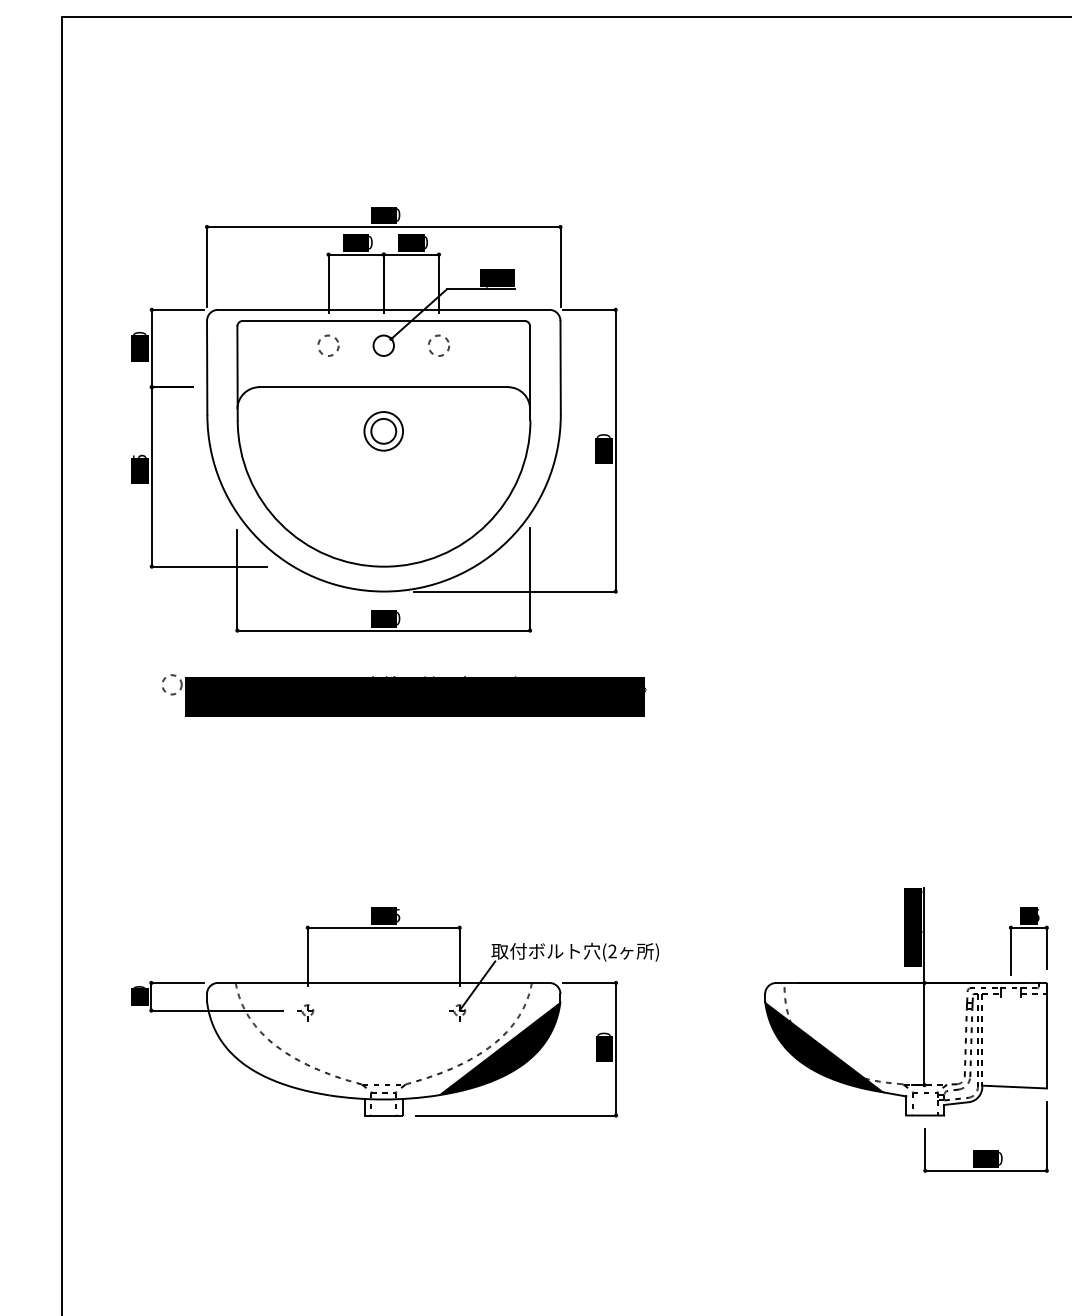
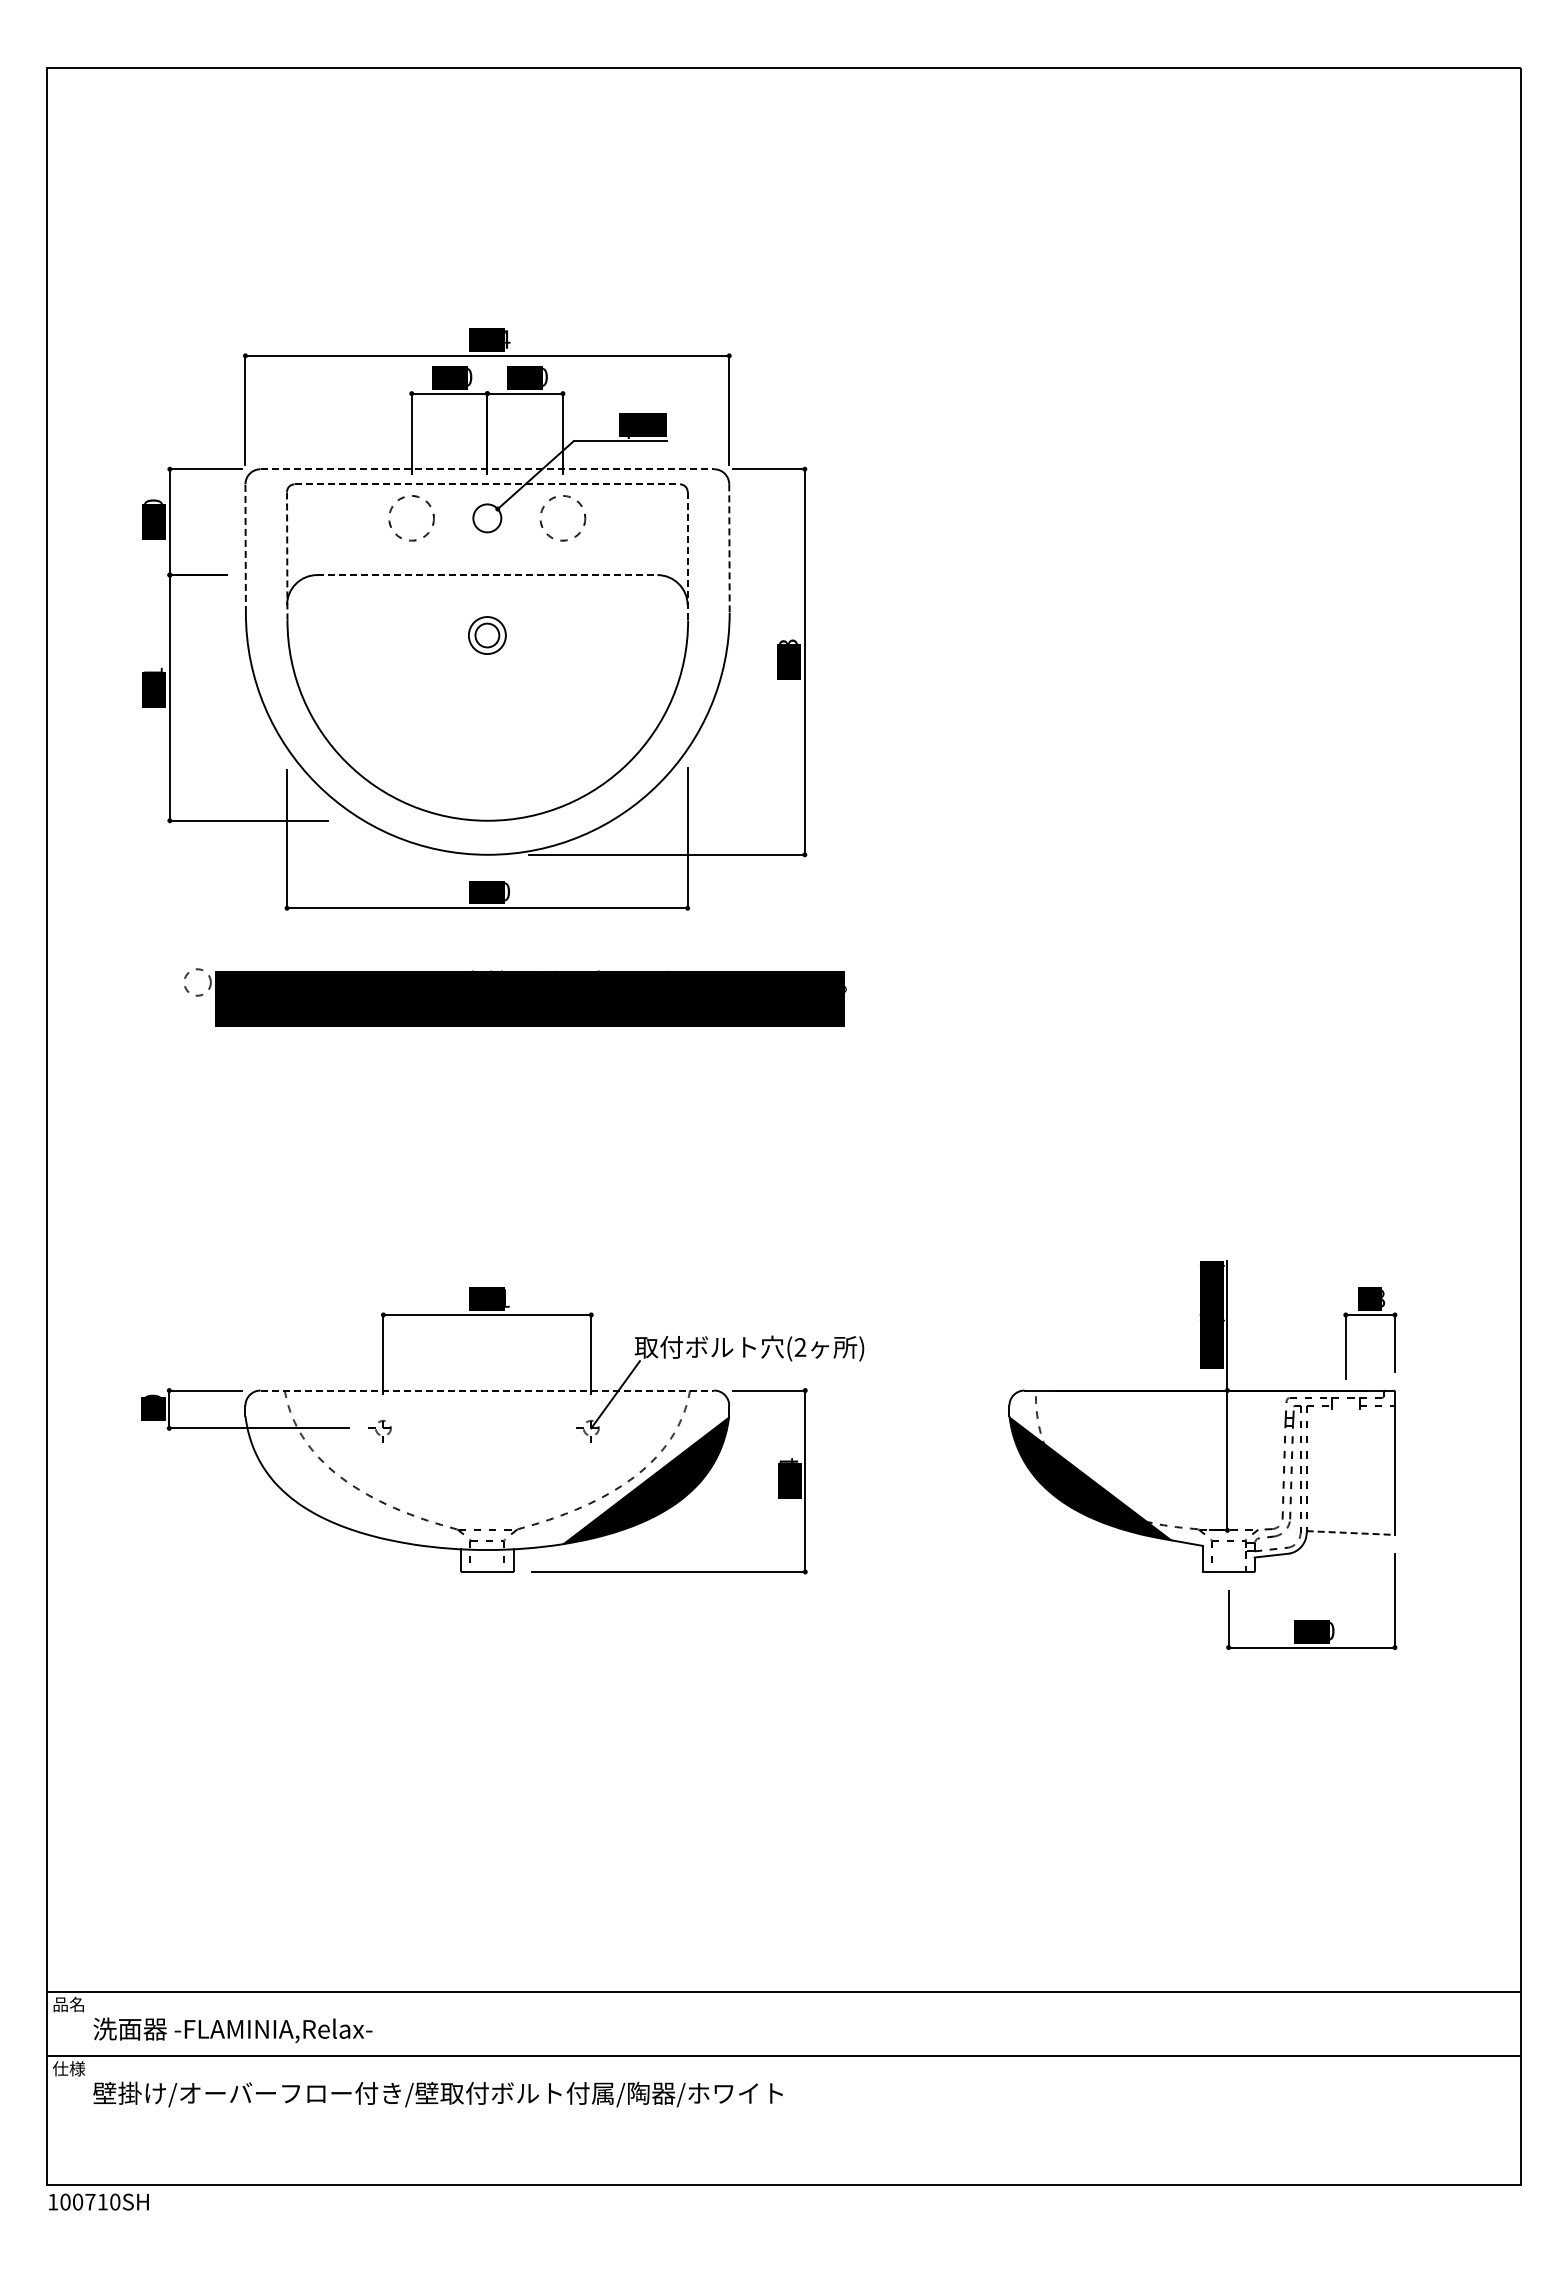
text: (398, 215) -> (507, 339), 640 -> 644
line: (383, 310) -> (487, 469), solid -> dashed
line: (383, 321) -> (487, 484), solid -> dashed
circle: (328, 345) -> (411, 518), size x1.6
circle: (438, 345) -> (562, 518), size x1.6
line: (207, 367) -> (245, 548), solid -> dashed
line: (560, 368) -> (729, 549), solid -> dashed
line: (237, 372) -> (287, 555), solid -> dashed
line: (529, 372) -> (687, 555), solid -> dashed
line: (383, 387) -> (487, 575), solid -> dashed
part: (383, 431) -> (487, 635), size x0.7
text: (603, 435) -> (788, 641), 510 -> 653
text: (139, 456) -> (153, 669), 325 -> 321
text: (398, 915) -> (507, 1298), 275 -> 171
text: (1038, 915) -> (1383, 1298), 65 -> 78
line: (383, 982) -> (487, 1390), solid -> dashed
text: (603, 1034) -> (788, 1460), 240 -> 344
line: (1015, 1087) -> (1351, 1533), solid -> dashed

